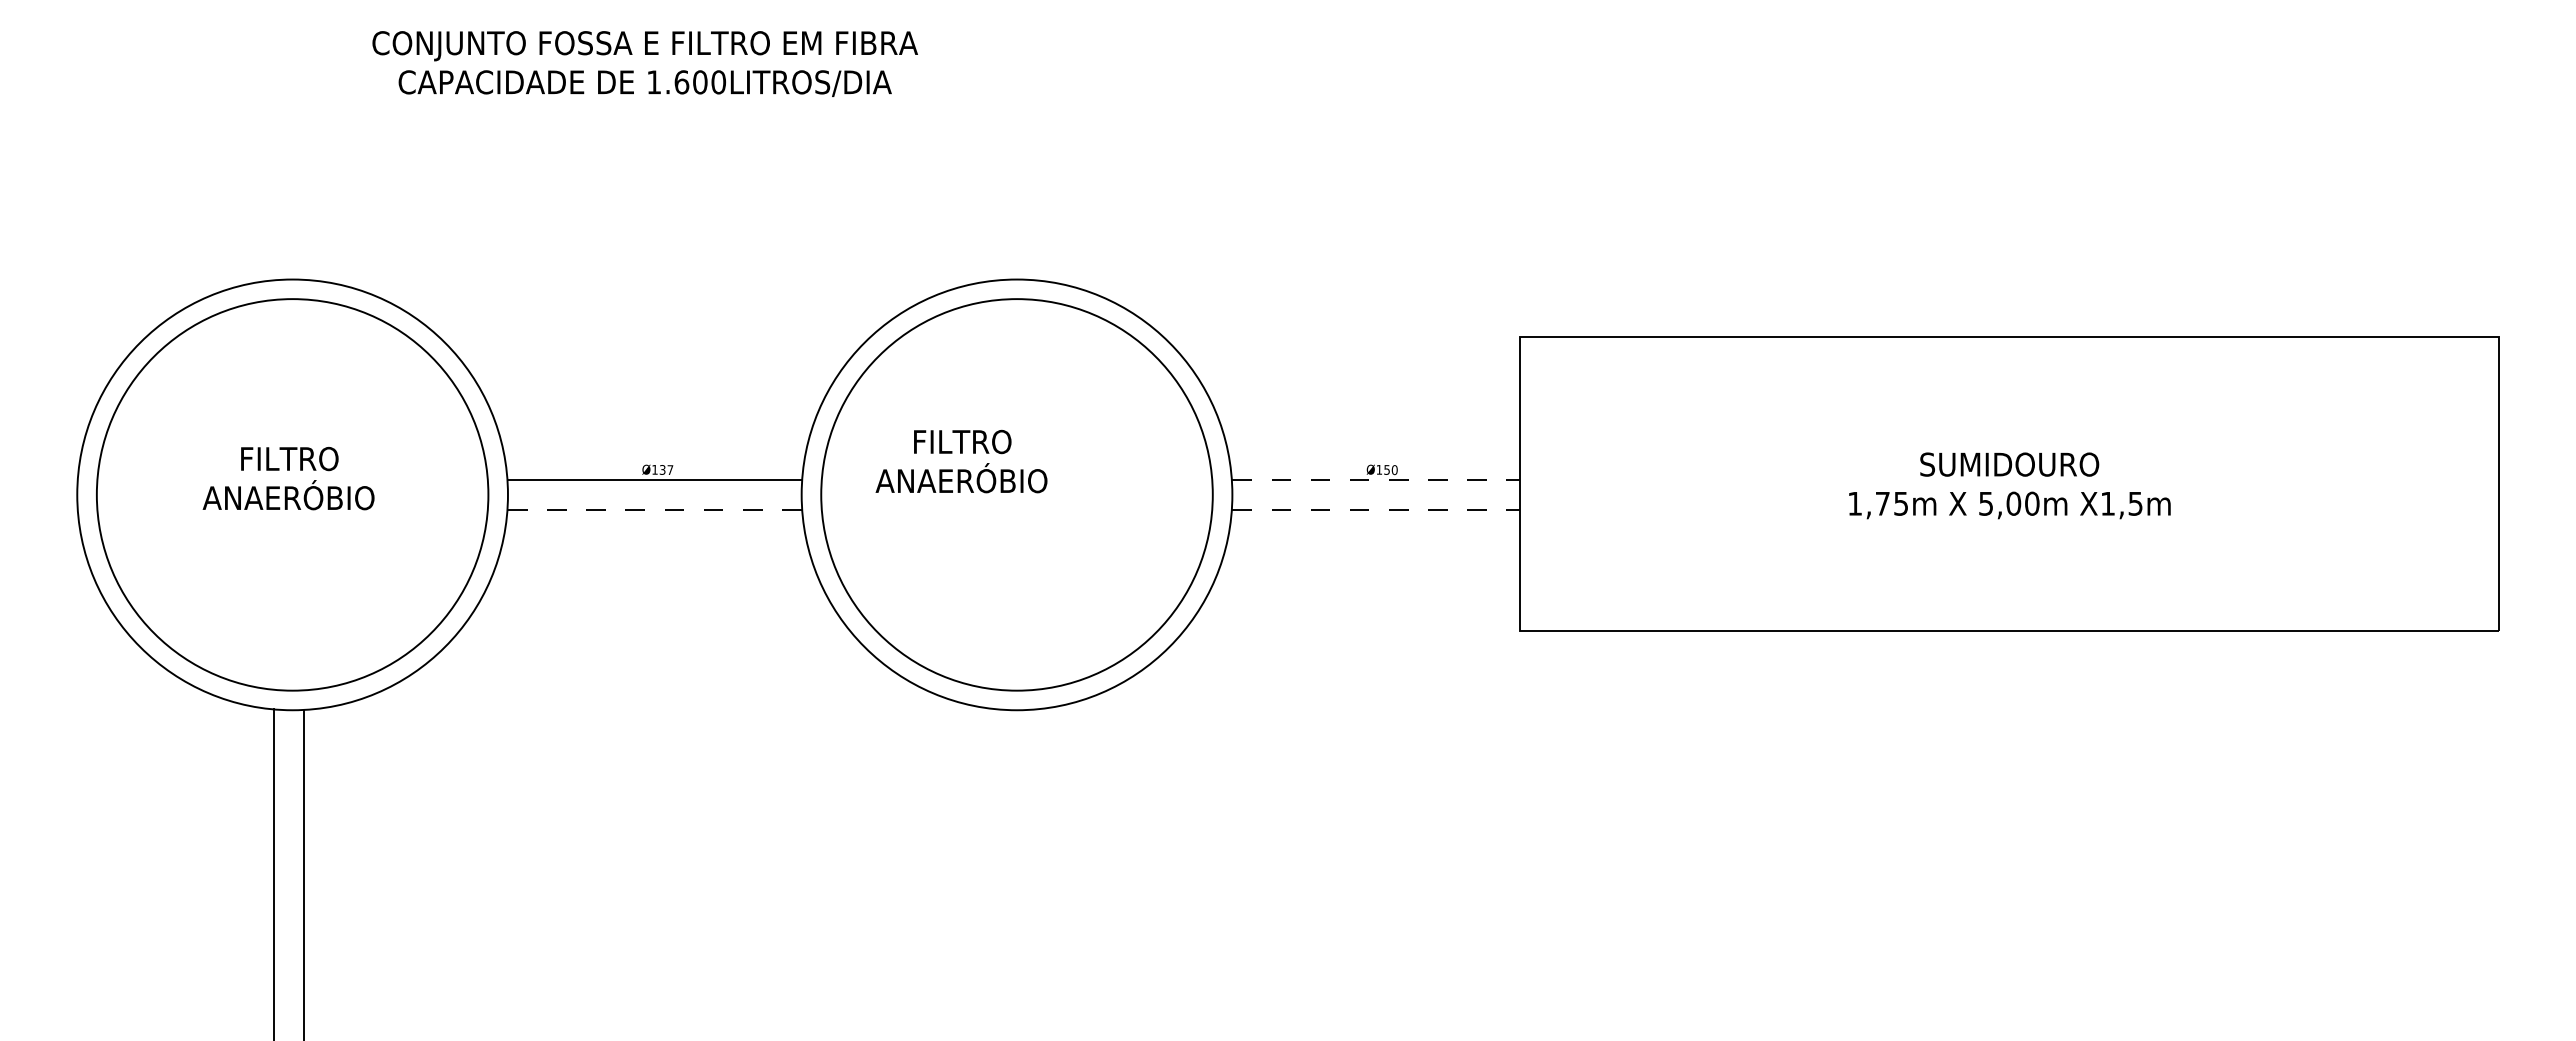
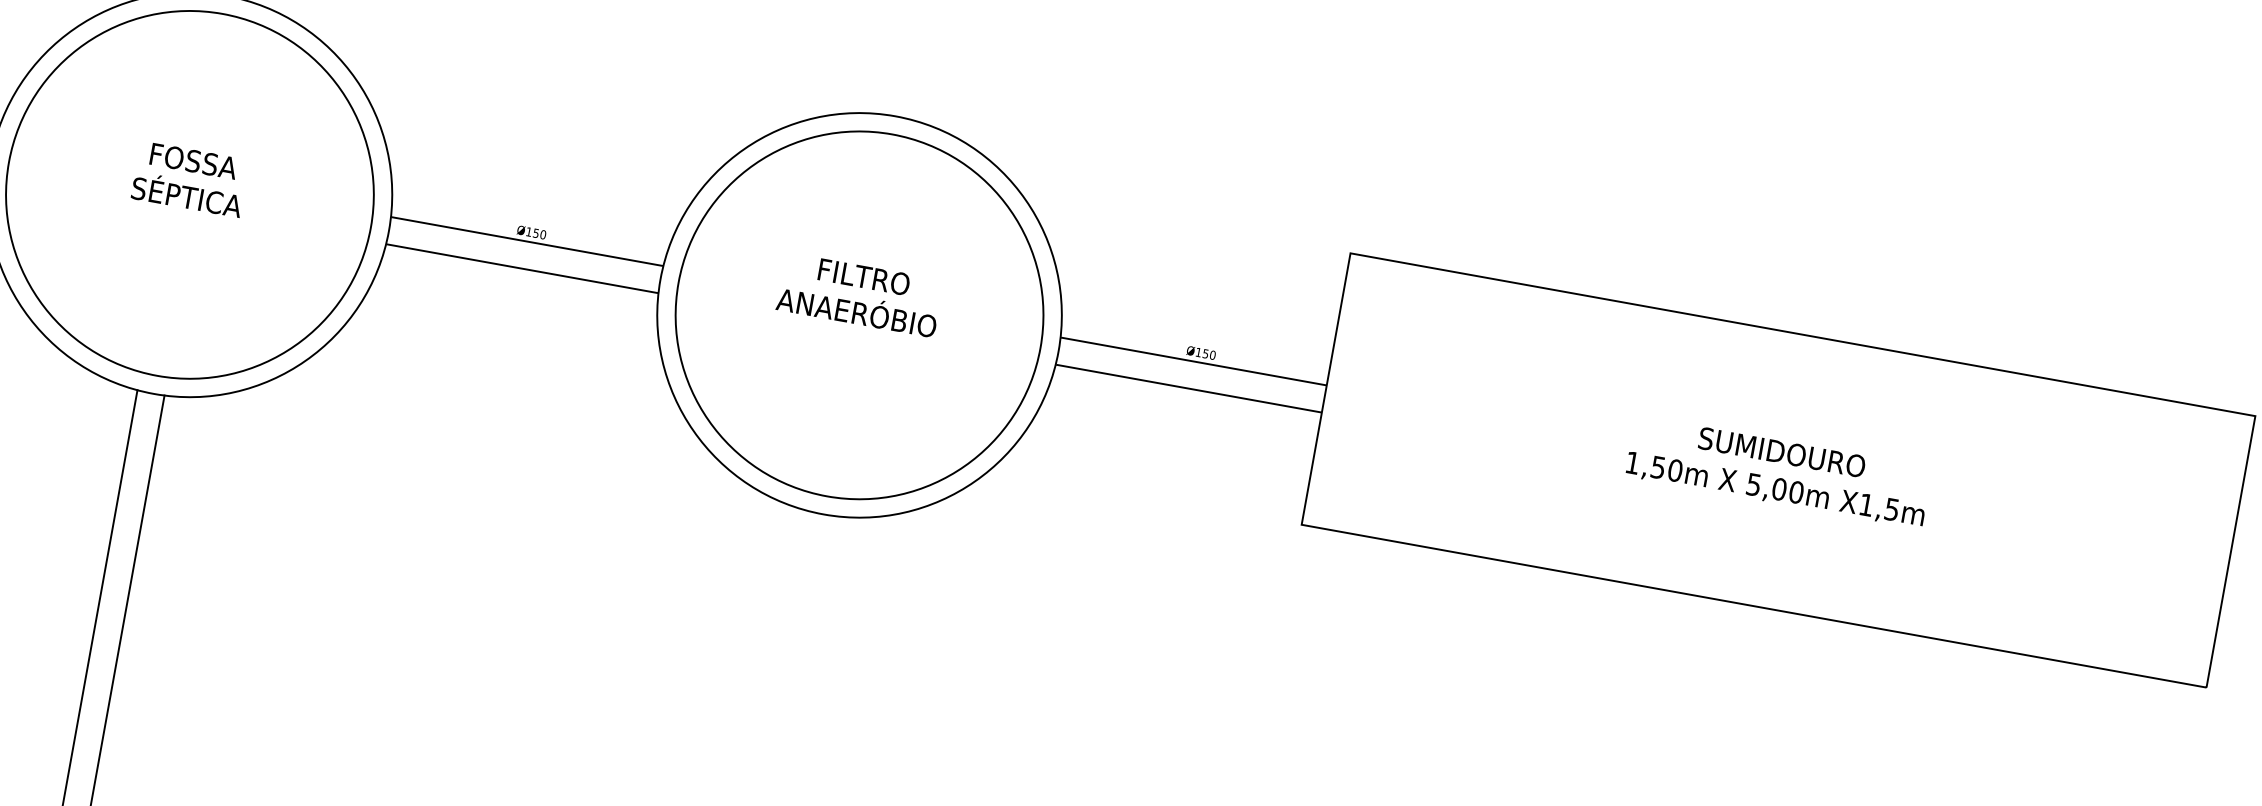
text: (961, 461) -> (859, 295), moved
text: (666, 470) -> (539, 234), Ø137 -> Ø150
text: (288, 478) -> (188, 179), FILTRO ANAERÓBIO -> FOSSA SÉPTICA
line: (1376, 480) -> (1194, 361), dashed -> solid
text: (1891, 503) -> (1666, 468), 1,75m -> 1,50m
line: (654, 509) -> (522, 268), dashed -> solid
line: (1376, 509) -> (1189, 388), dashed -> solid

